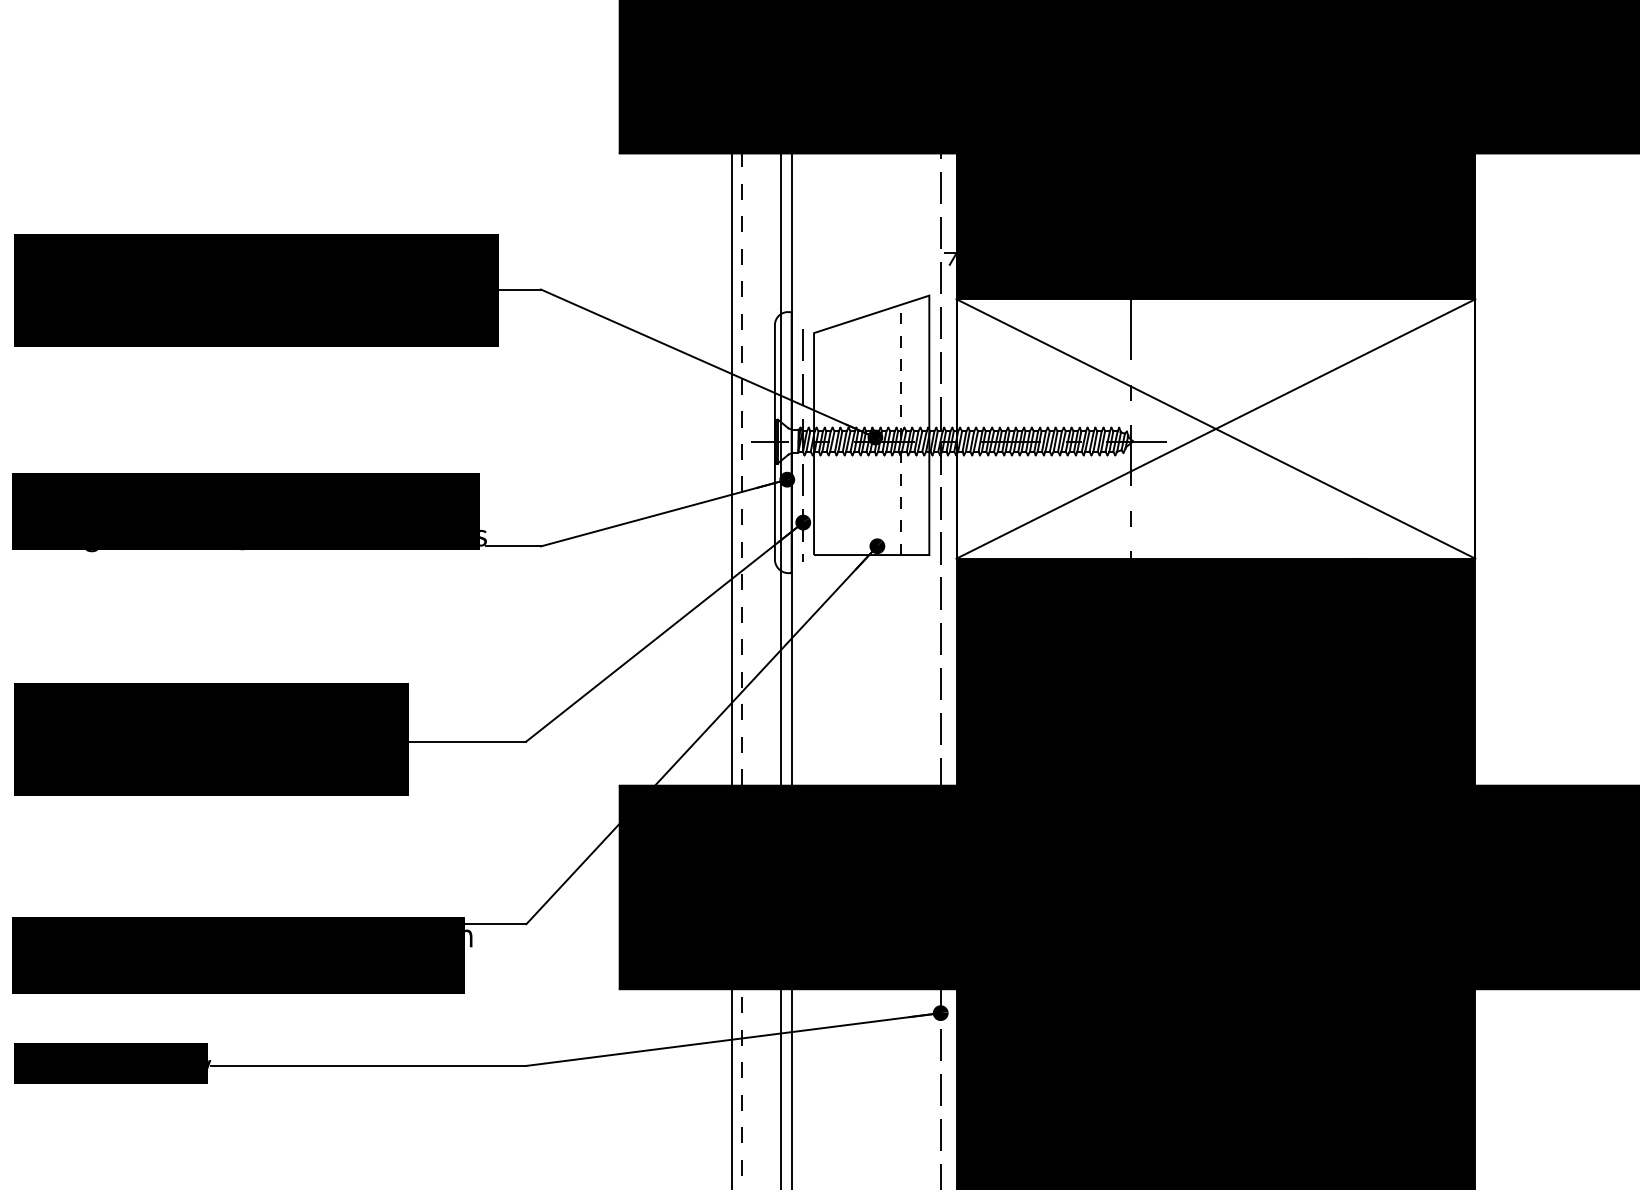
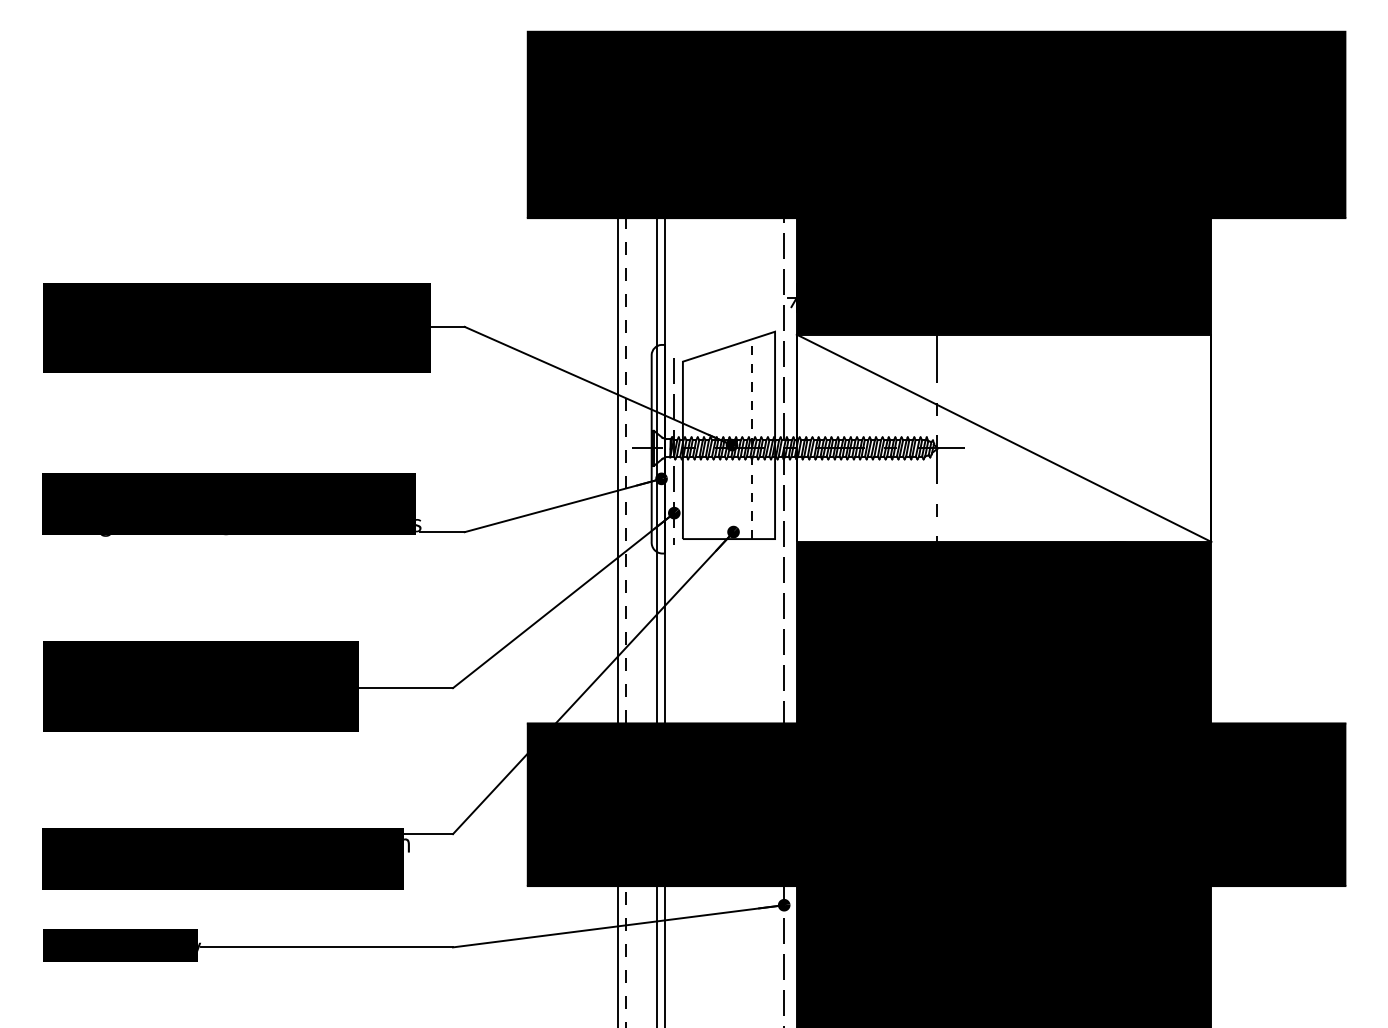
line: (1215, 427) -> (1003, 437), removed

